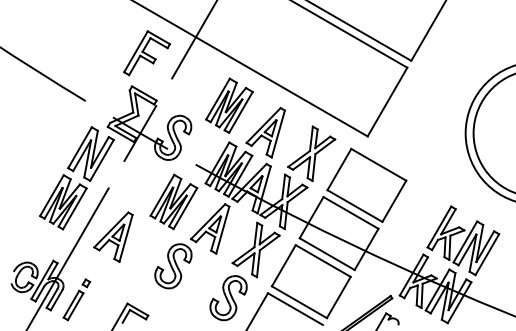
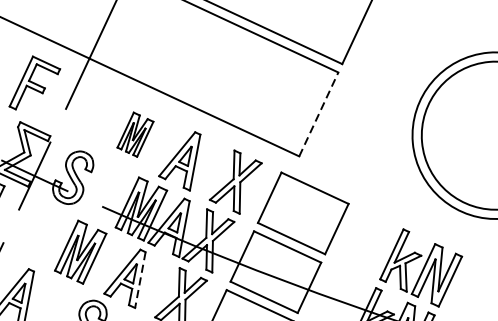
line: (387, 102) -> (318, 114), solid -> dashed
part: (229, 105) -> (135, 134), size x0.7
line: (222, 230) -> (140, 280), solid -> dashed

